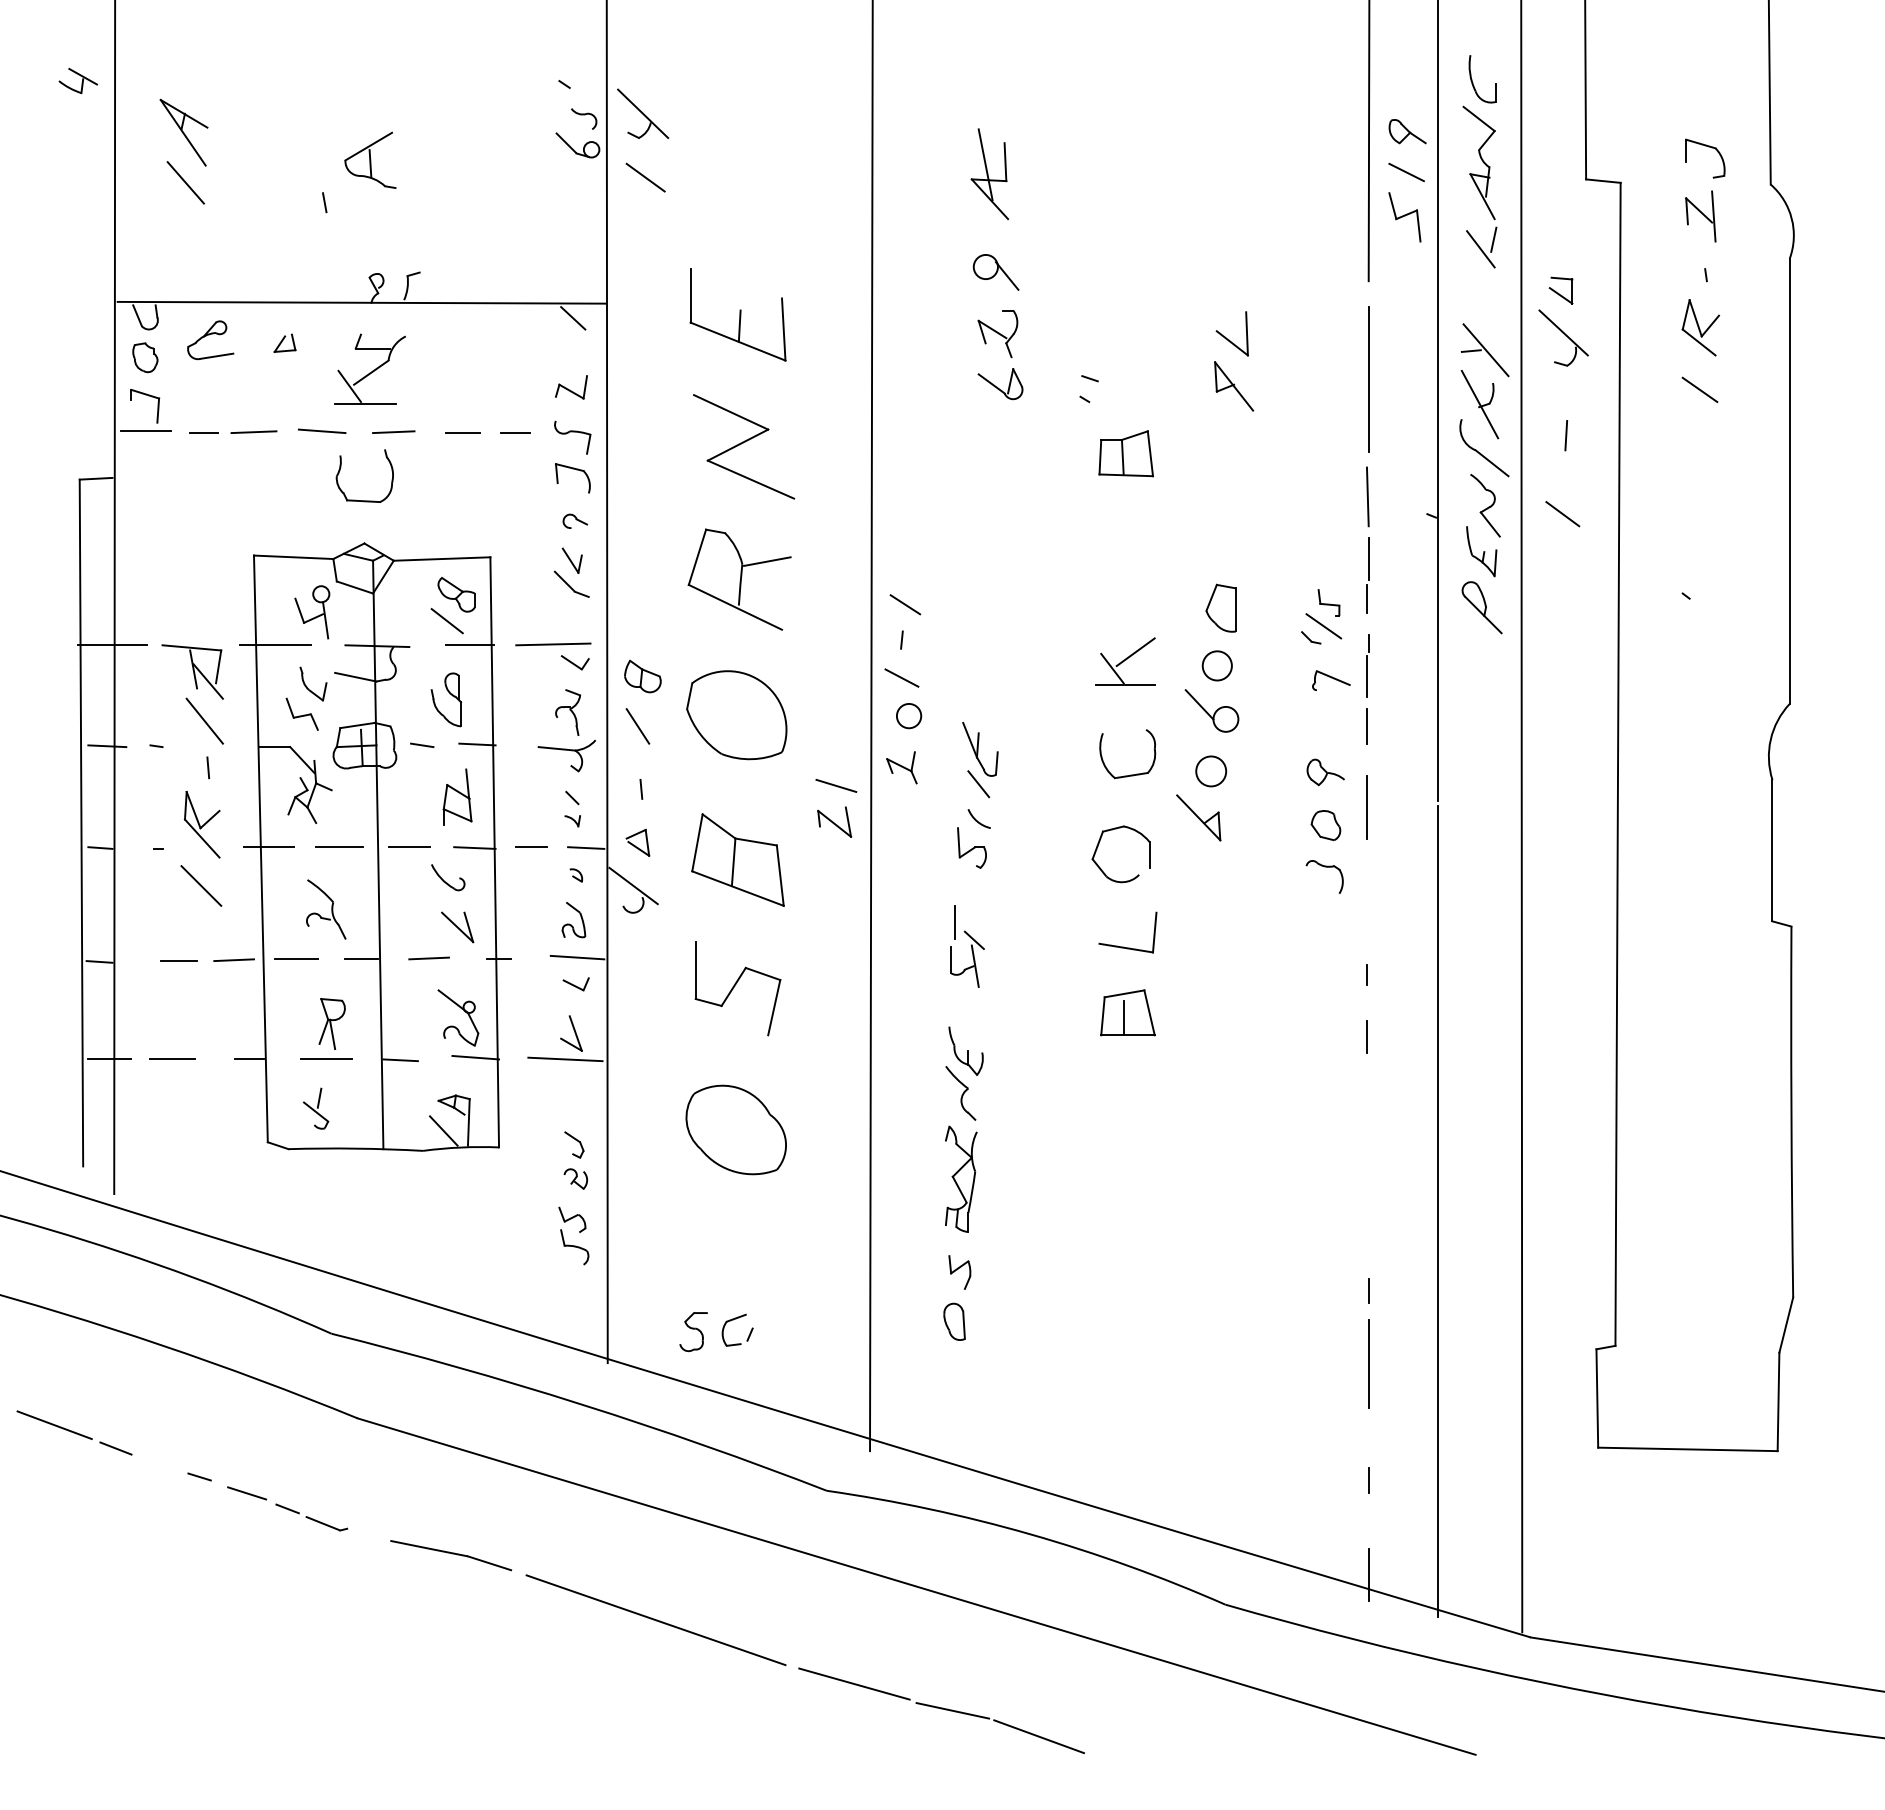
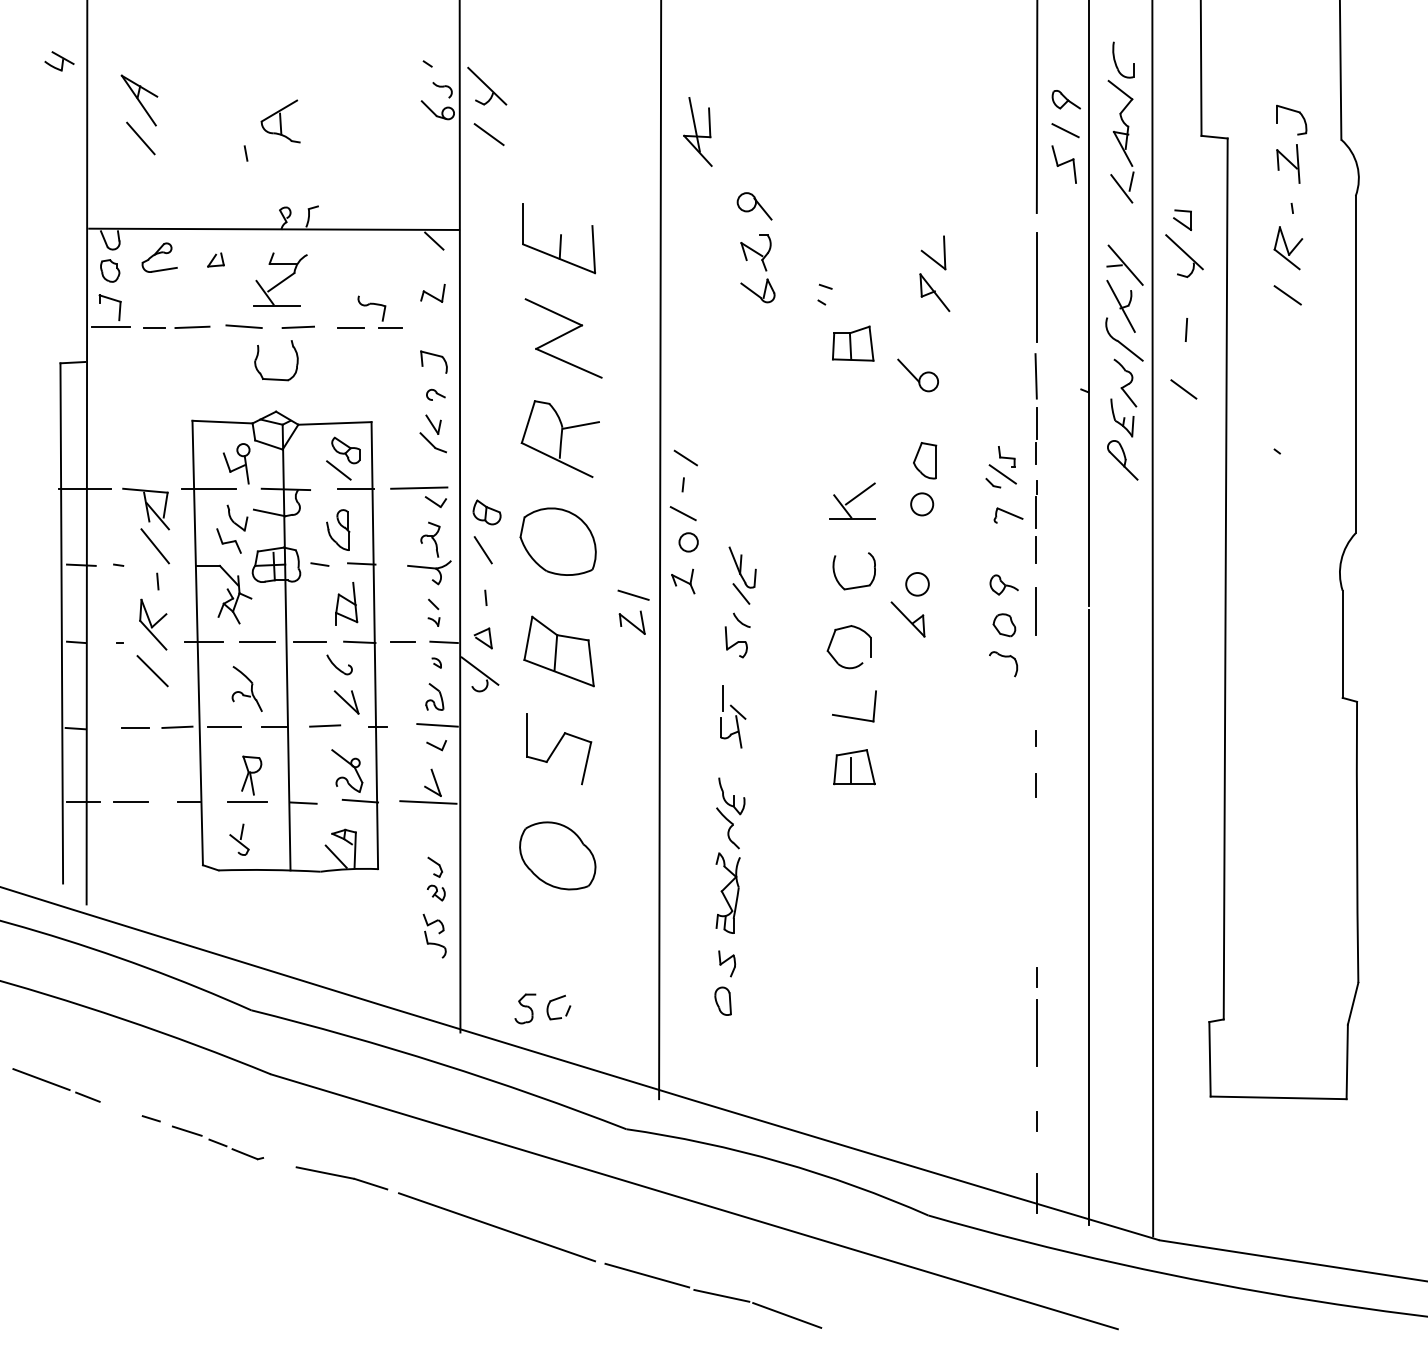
part: (989, 173) -> (697, 131), moved
part: (572, 437) -> (371, 308), moved
part: (1211, 710) -> (917, 375), moved

